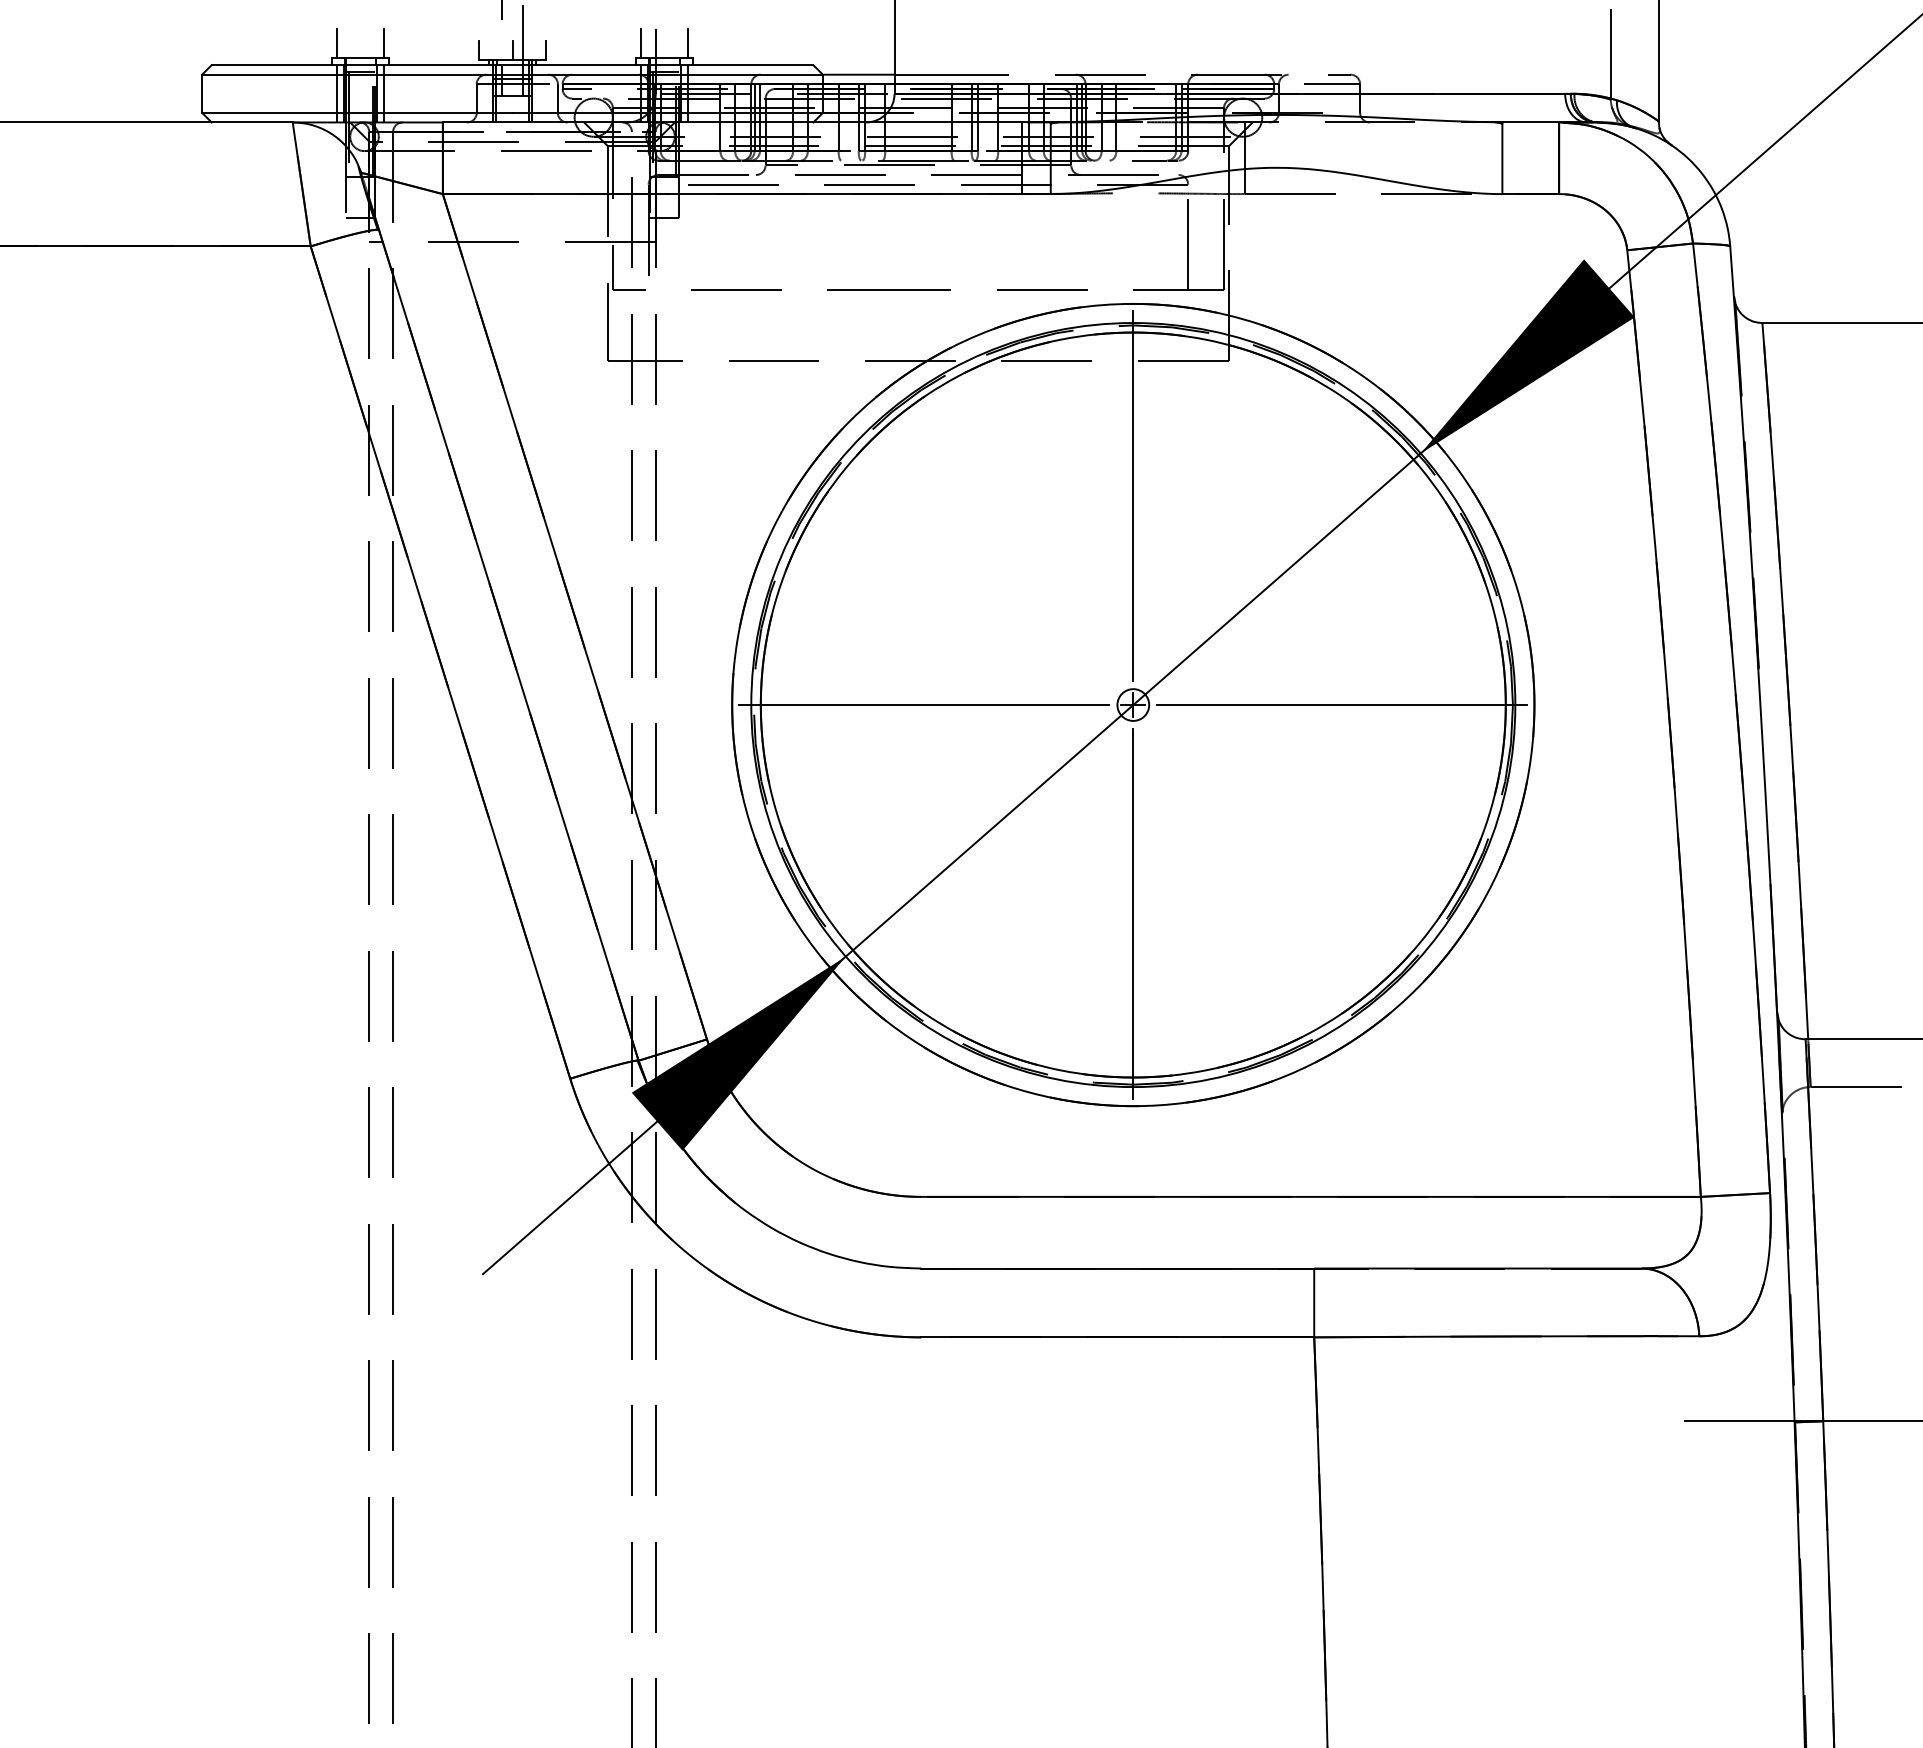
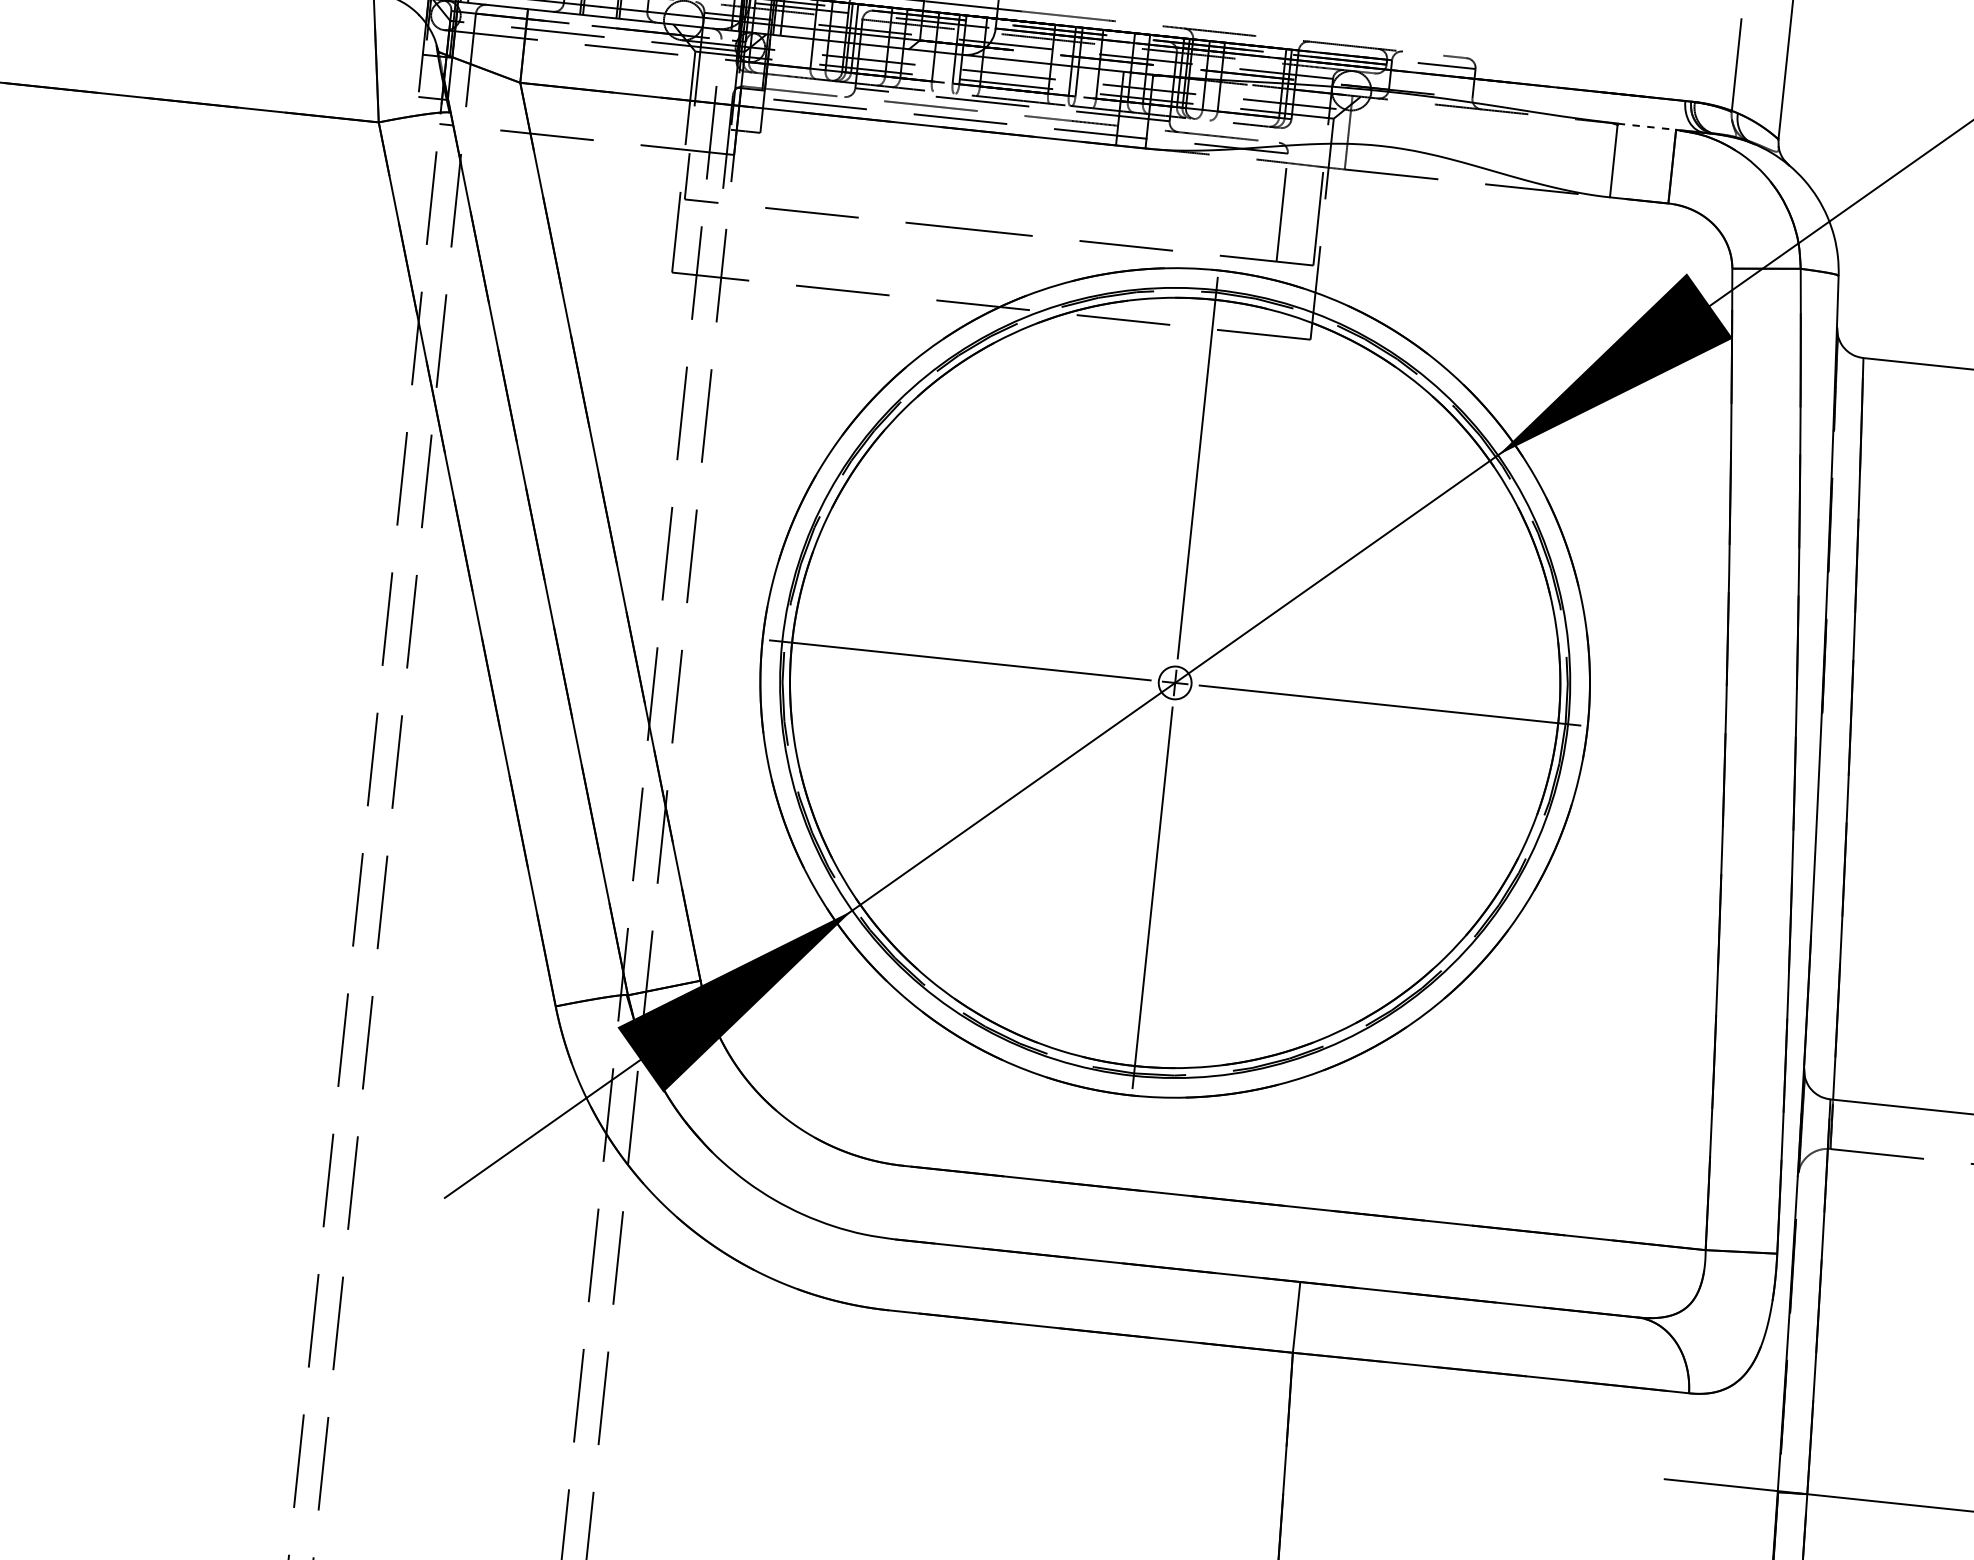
line: (1531, 122) -> (1647, 126), solid -> dashed

